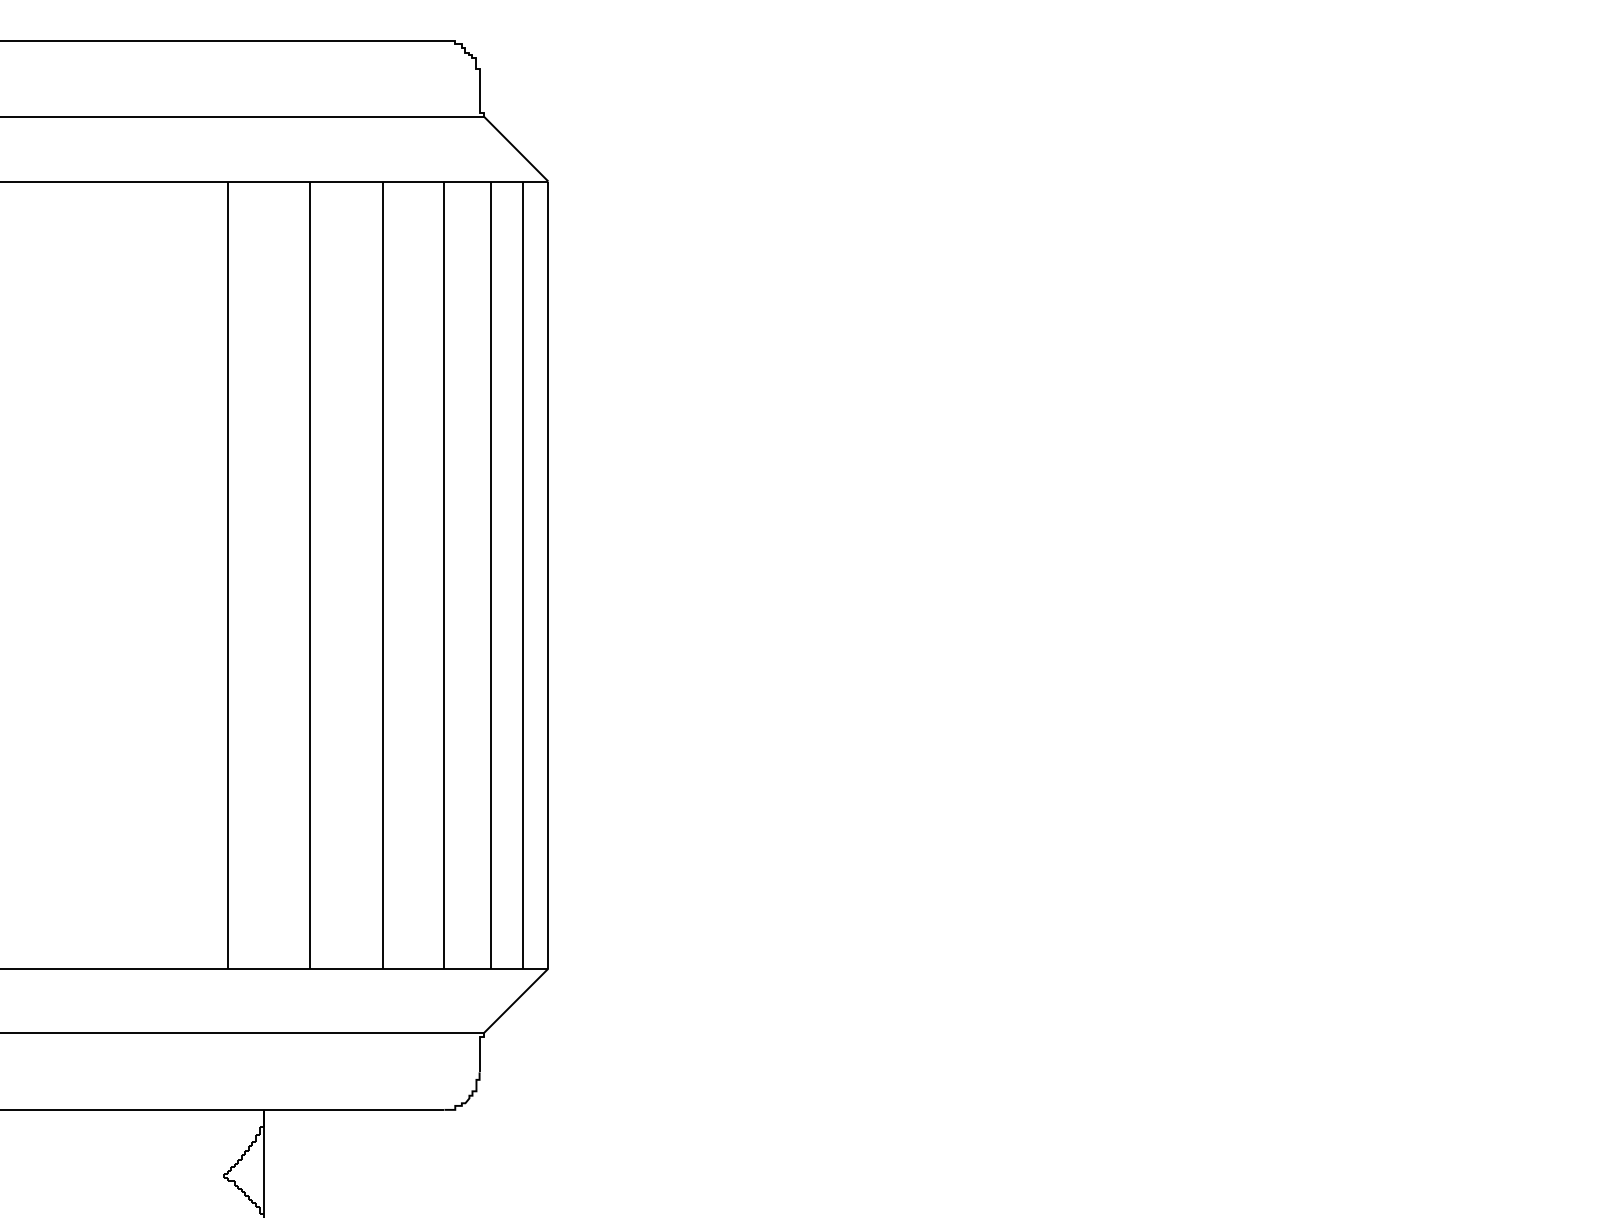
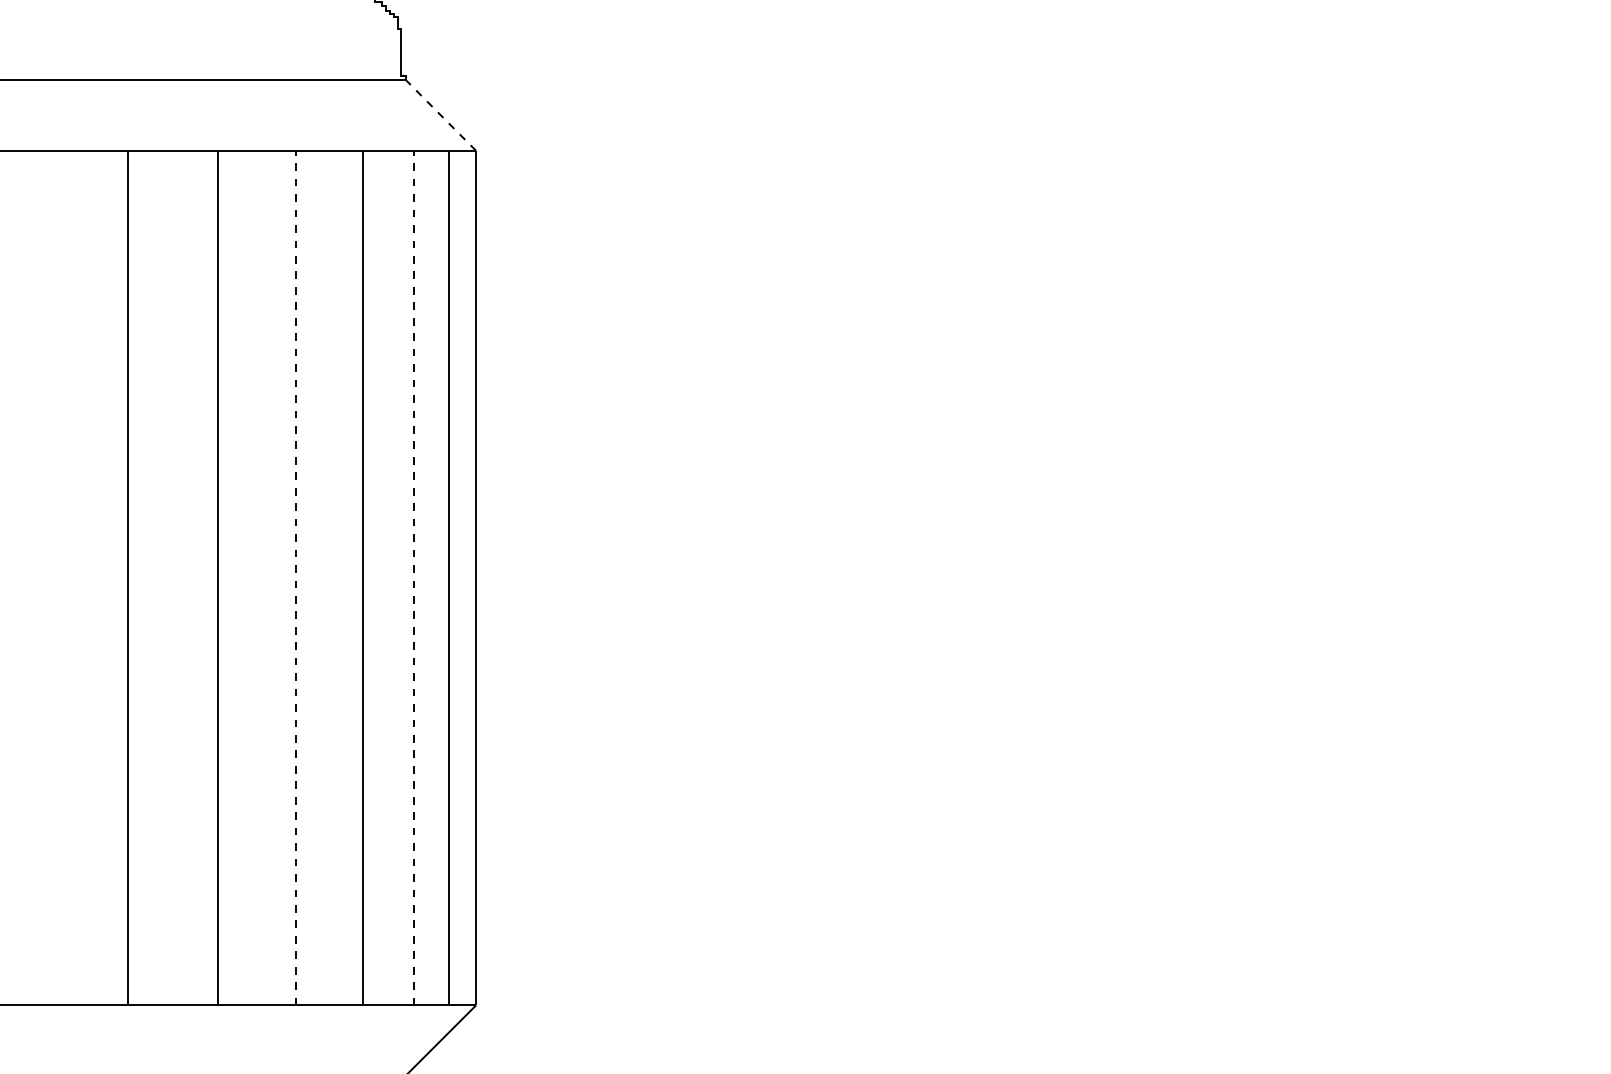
line: (516, 149) -> (441, 115), solid -> dashed
line: (382, 575) -> (295, 578), solid -> dashed
line: (491, 575) -> (414, 578), solid -> dashed

